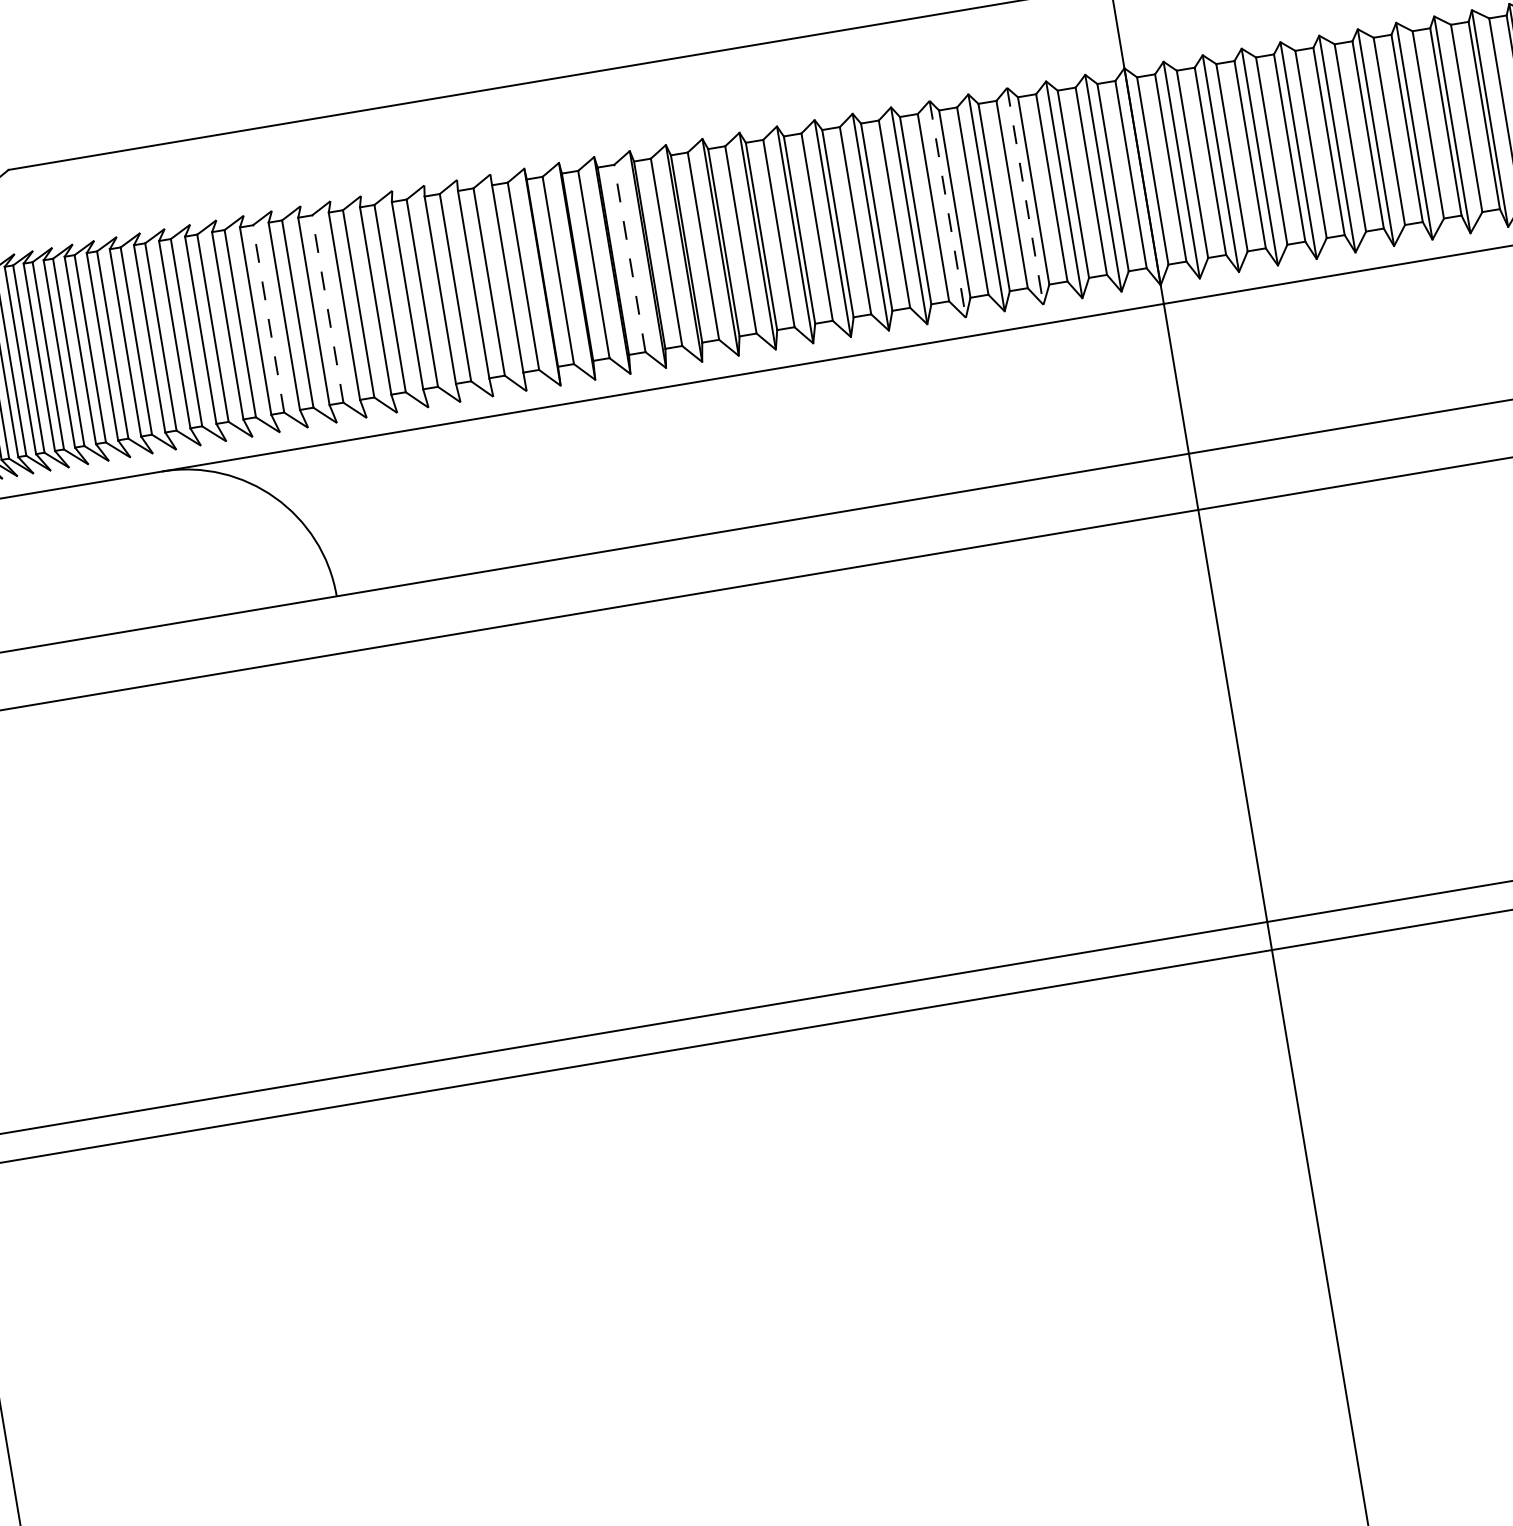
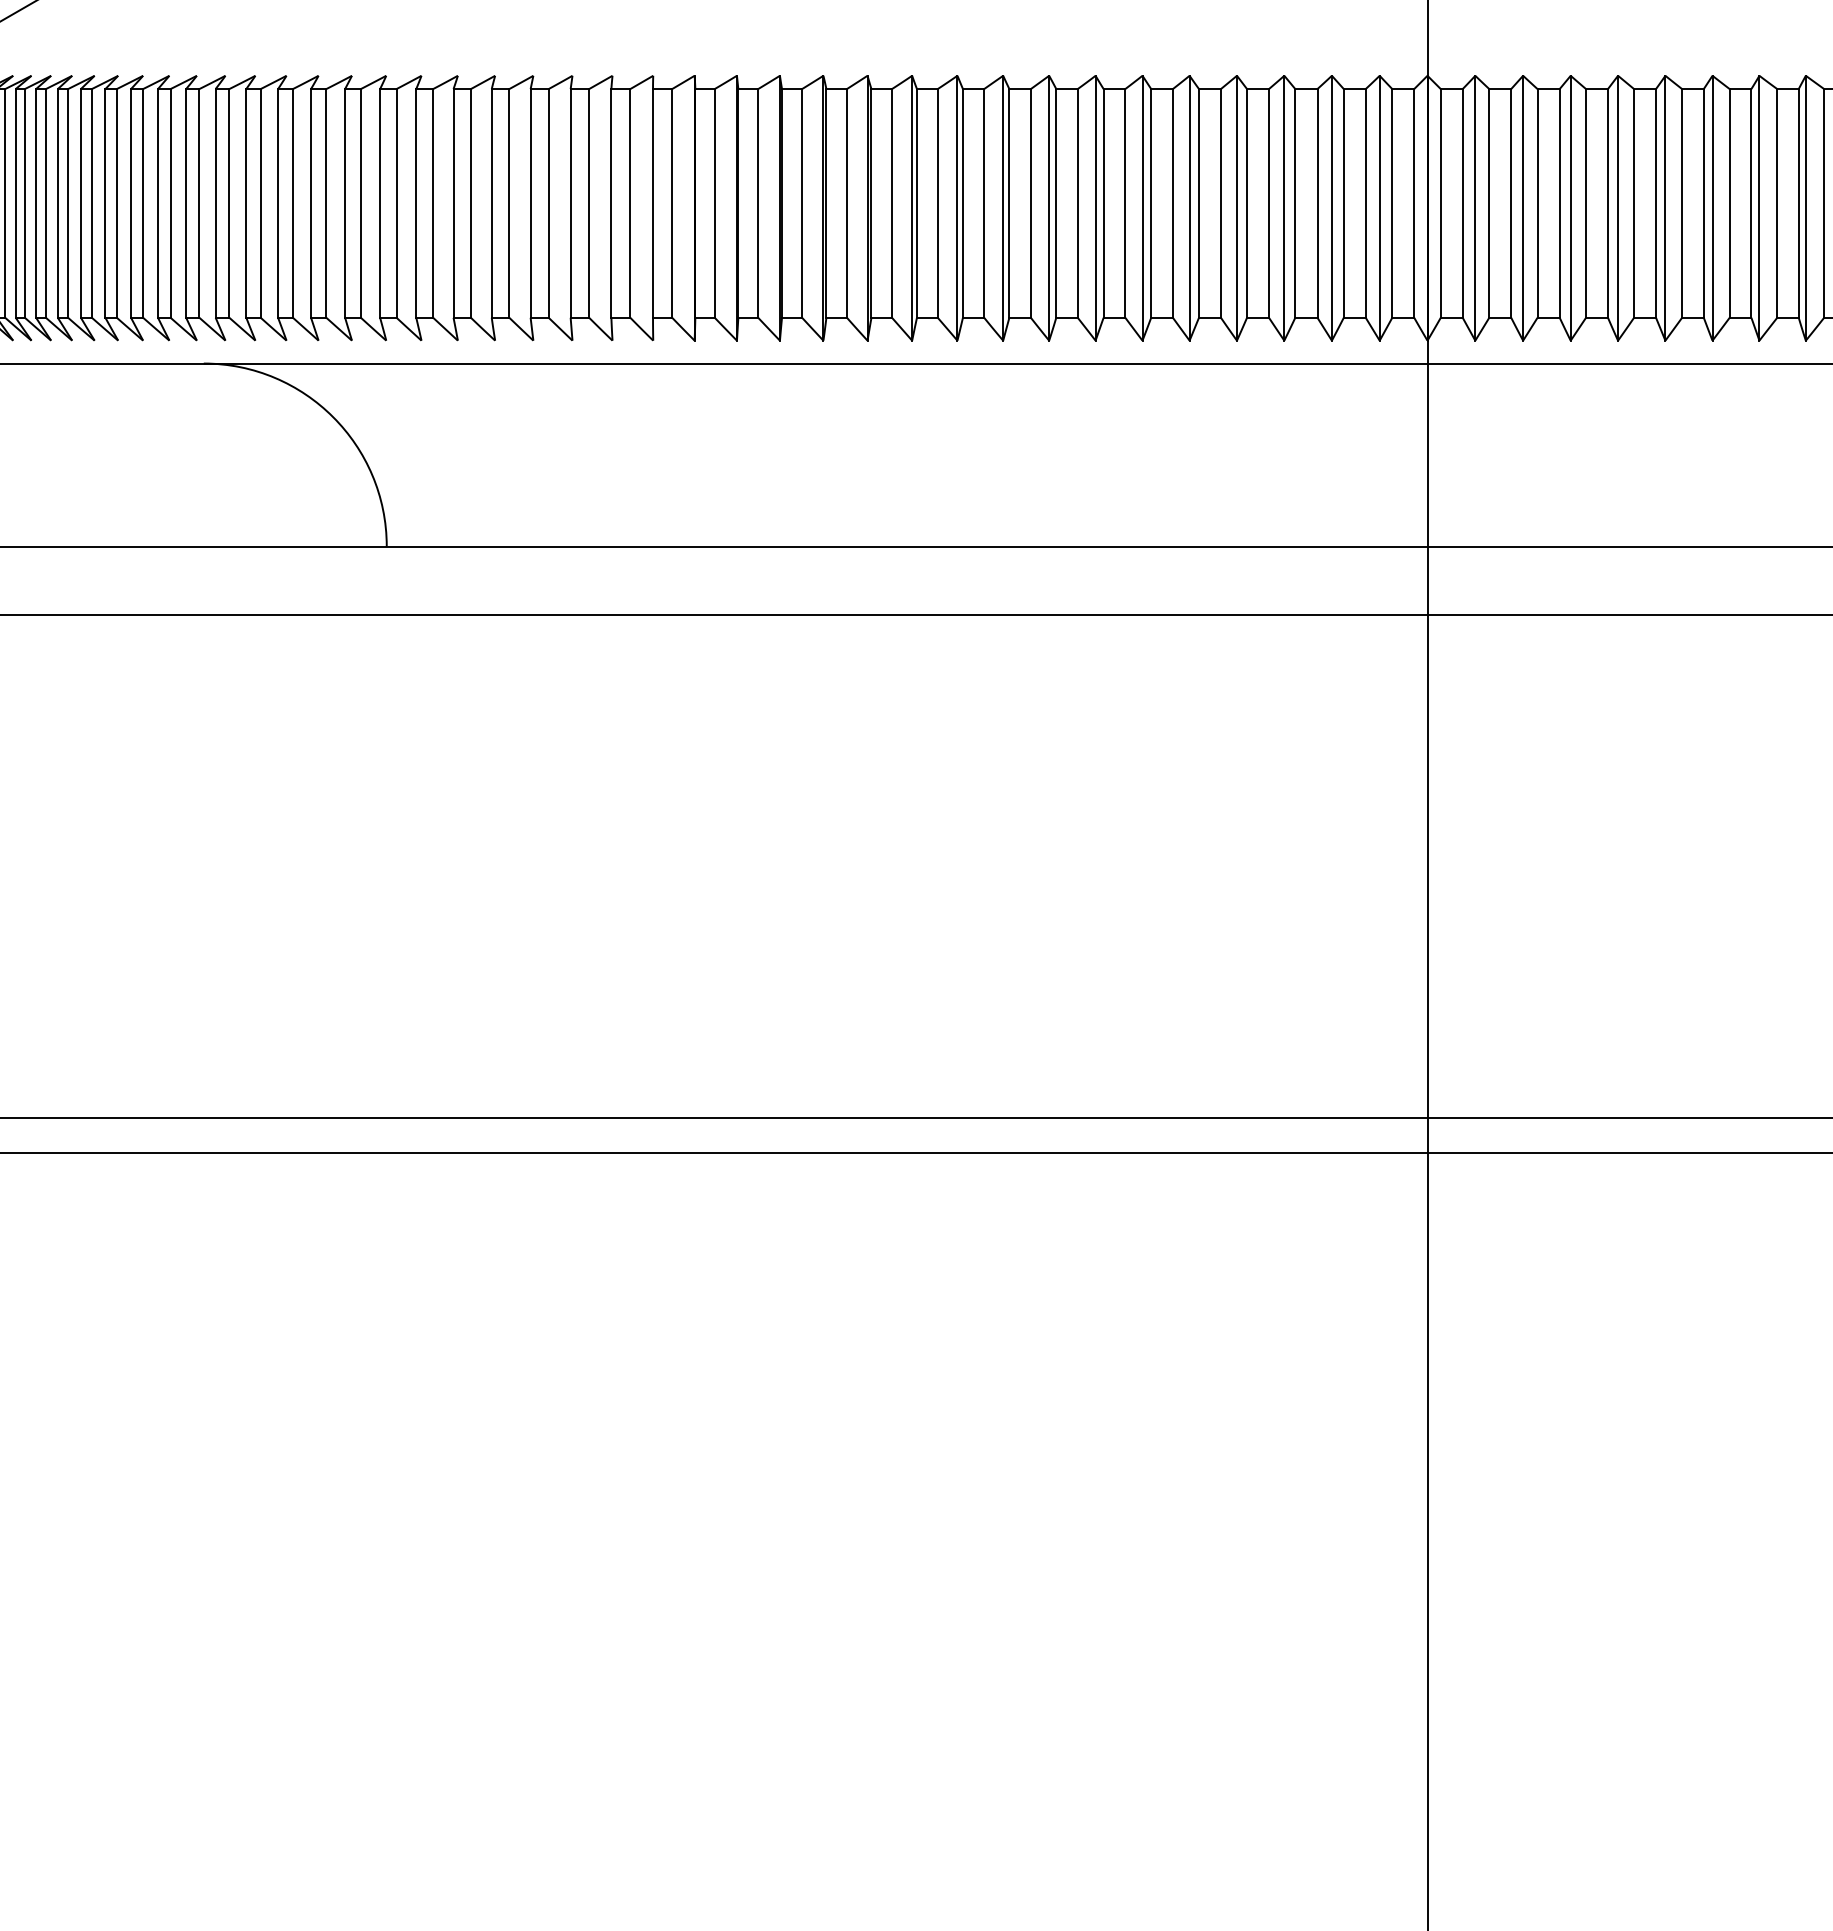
line: (1025, 196) -> (1284, 208), dashed -> solid
line: (947, 209) -> (1189, 208), dashed -> solid
line: (630, 257) -> (802, 202), dashed -> solid
line: (327, 308) -> (433, 202), dashed -> solid
line: (268, 318) -> (360, 202), dashed -> solid

